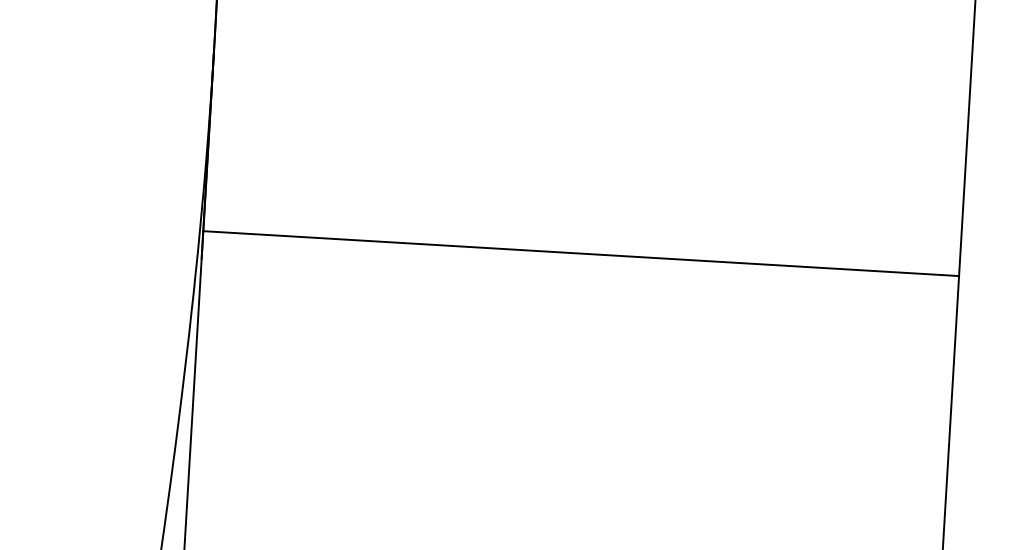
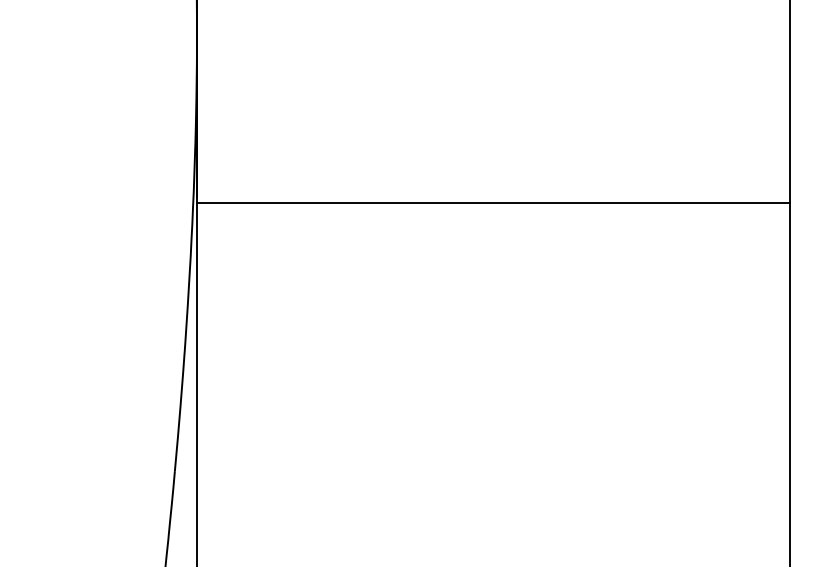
line: (580, 253) -> (492, 203), moved

